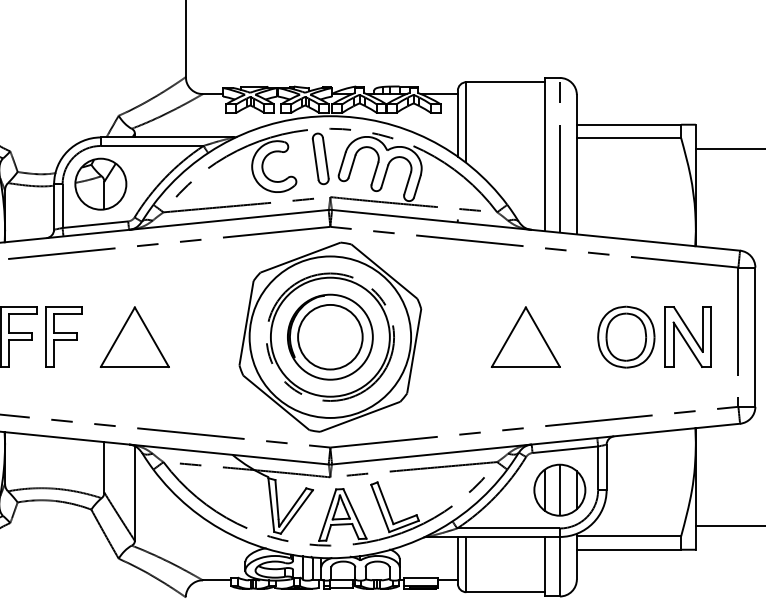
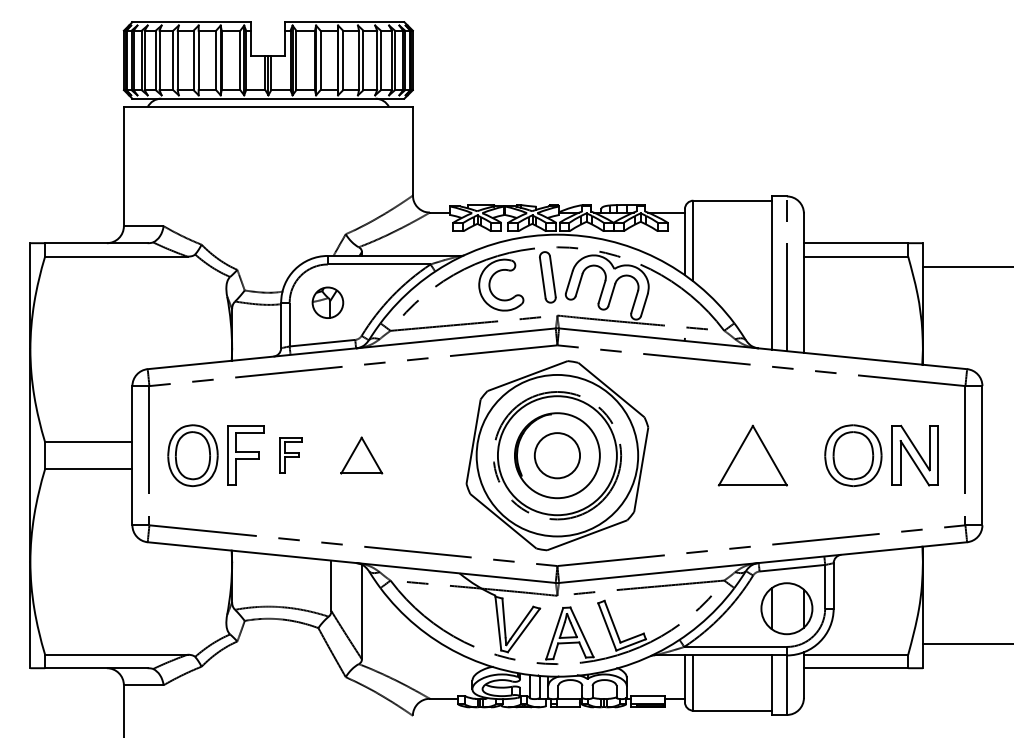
part: (100, 184) -> (327, 302), size x0.6
part: (63, 337) -> (290, 455), size x0.6
part: (134, 337) -> (361, 455), size x0.6
circle: (330, 337) -> (557, 455), size x0.7
line: (559, 490) -> (786, 608), removed

